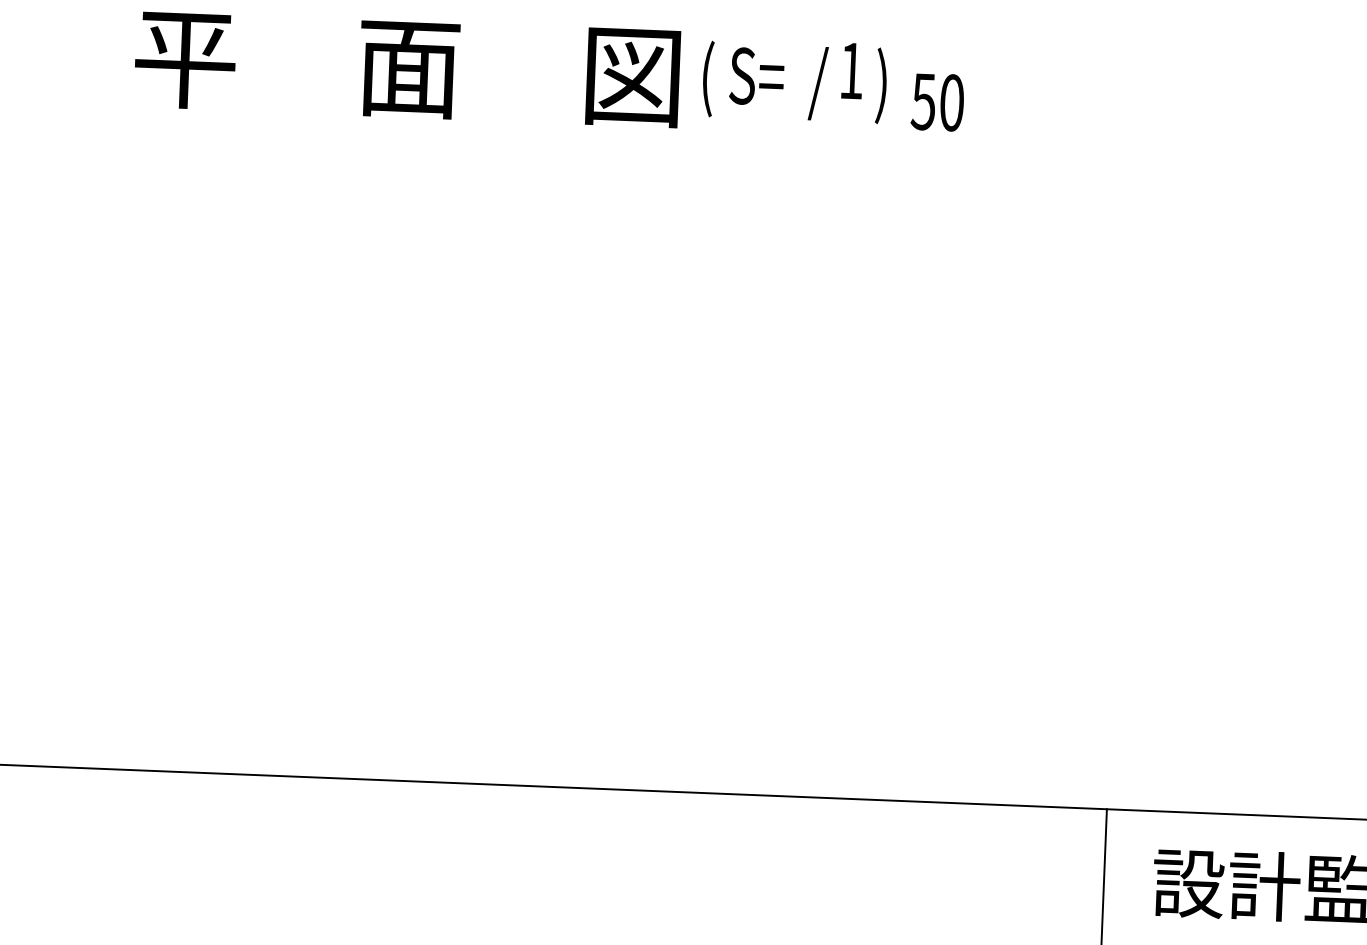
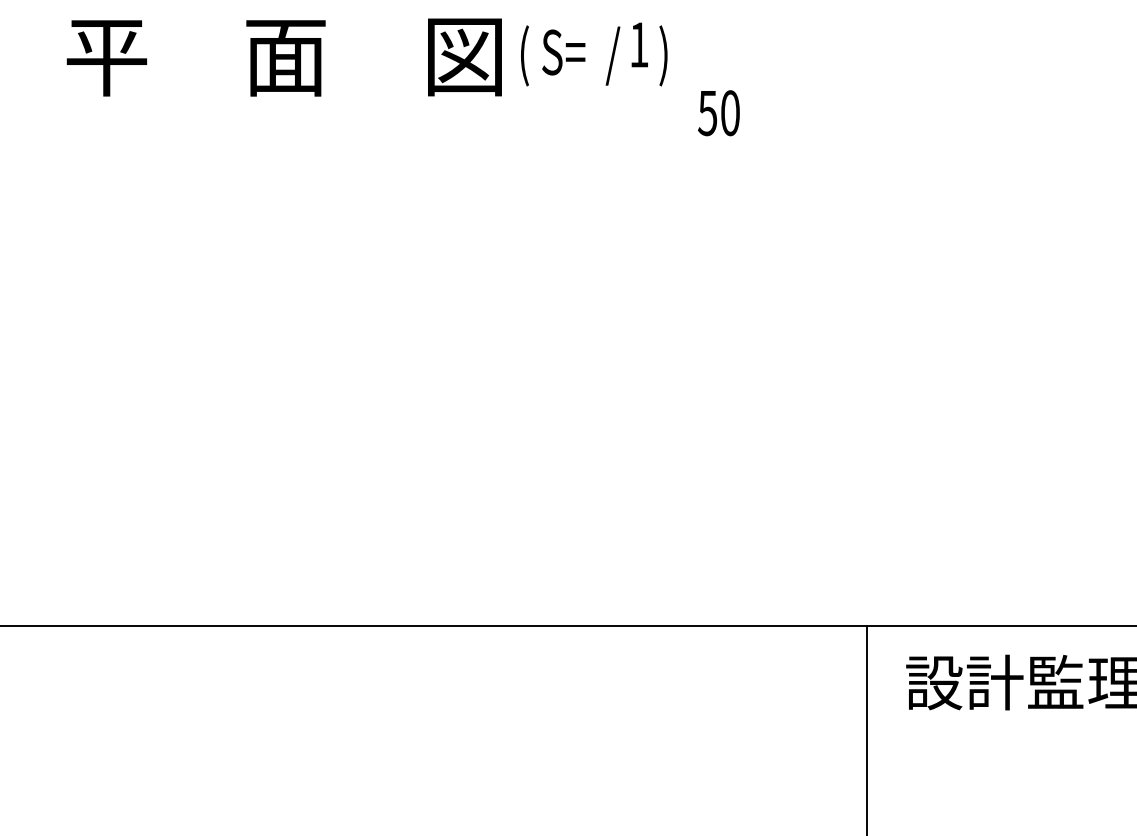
text: (937, 102) -> (718, 113), moved

